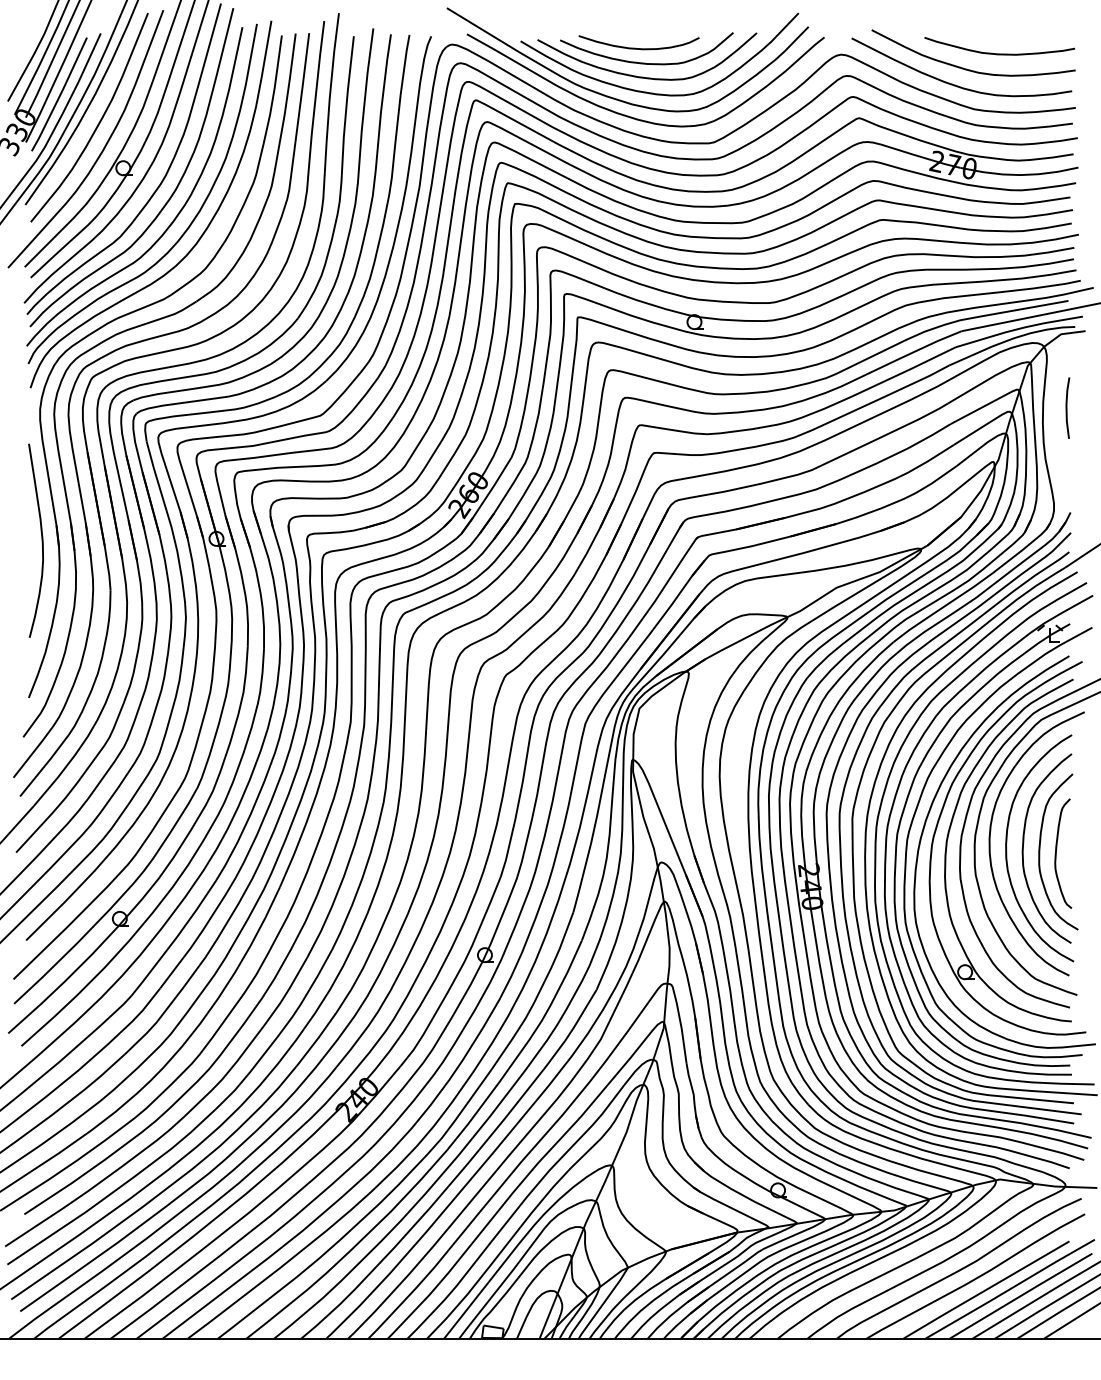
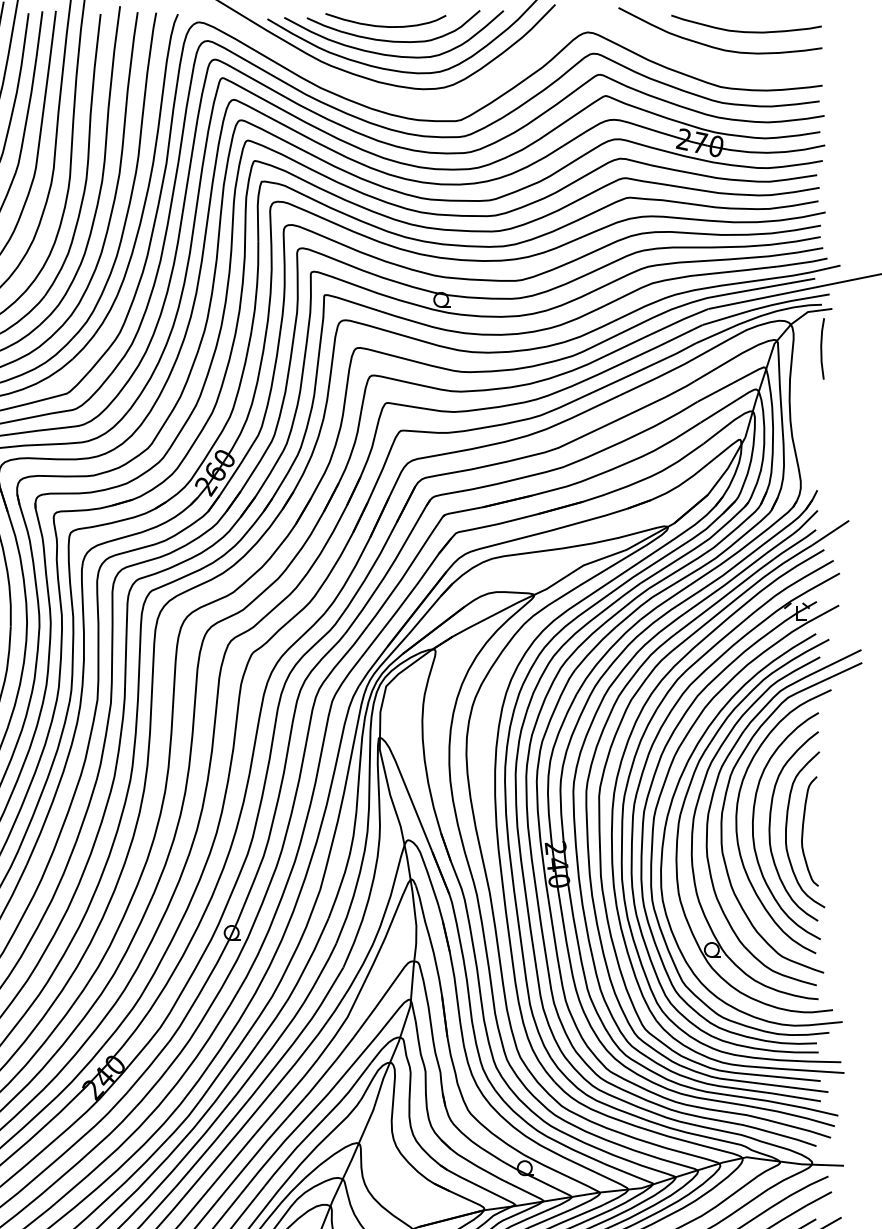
curve: (955, 84) -> (702, 62), removed
curve: (634, 117) -> (381, 95), removed
line: (1067, 407) -> (822, 348), moved

